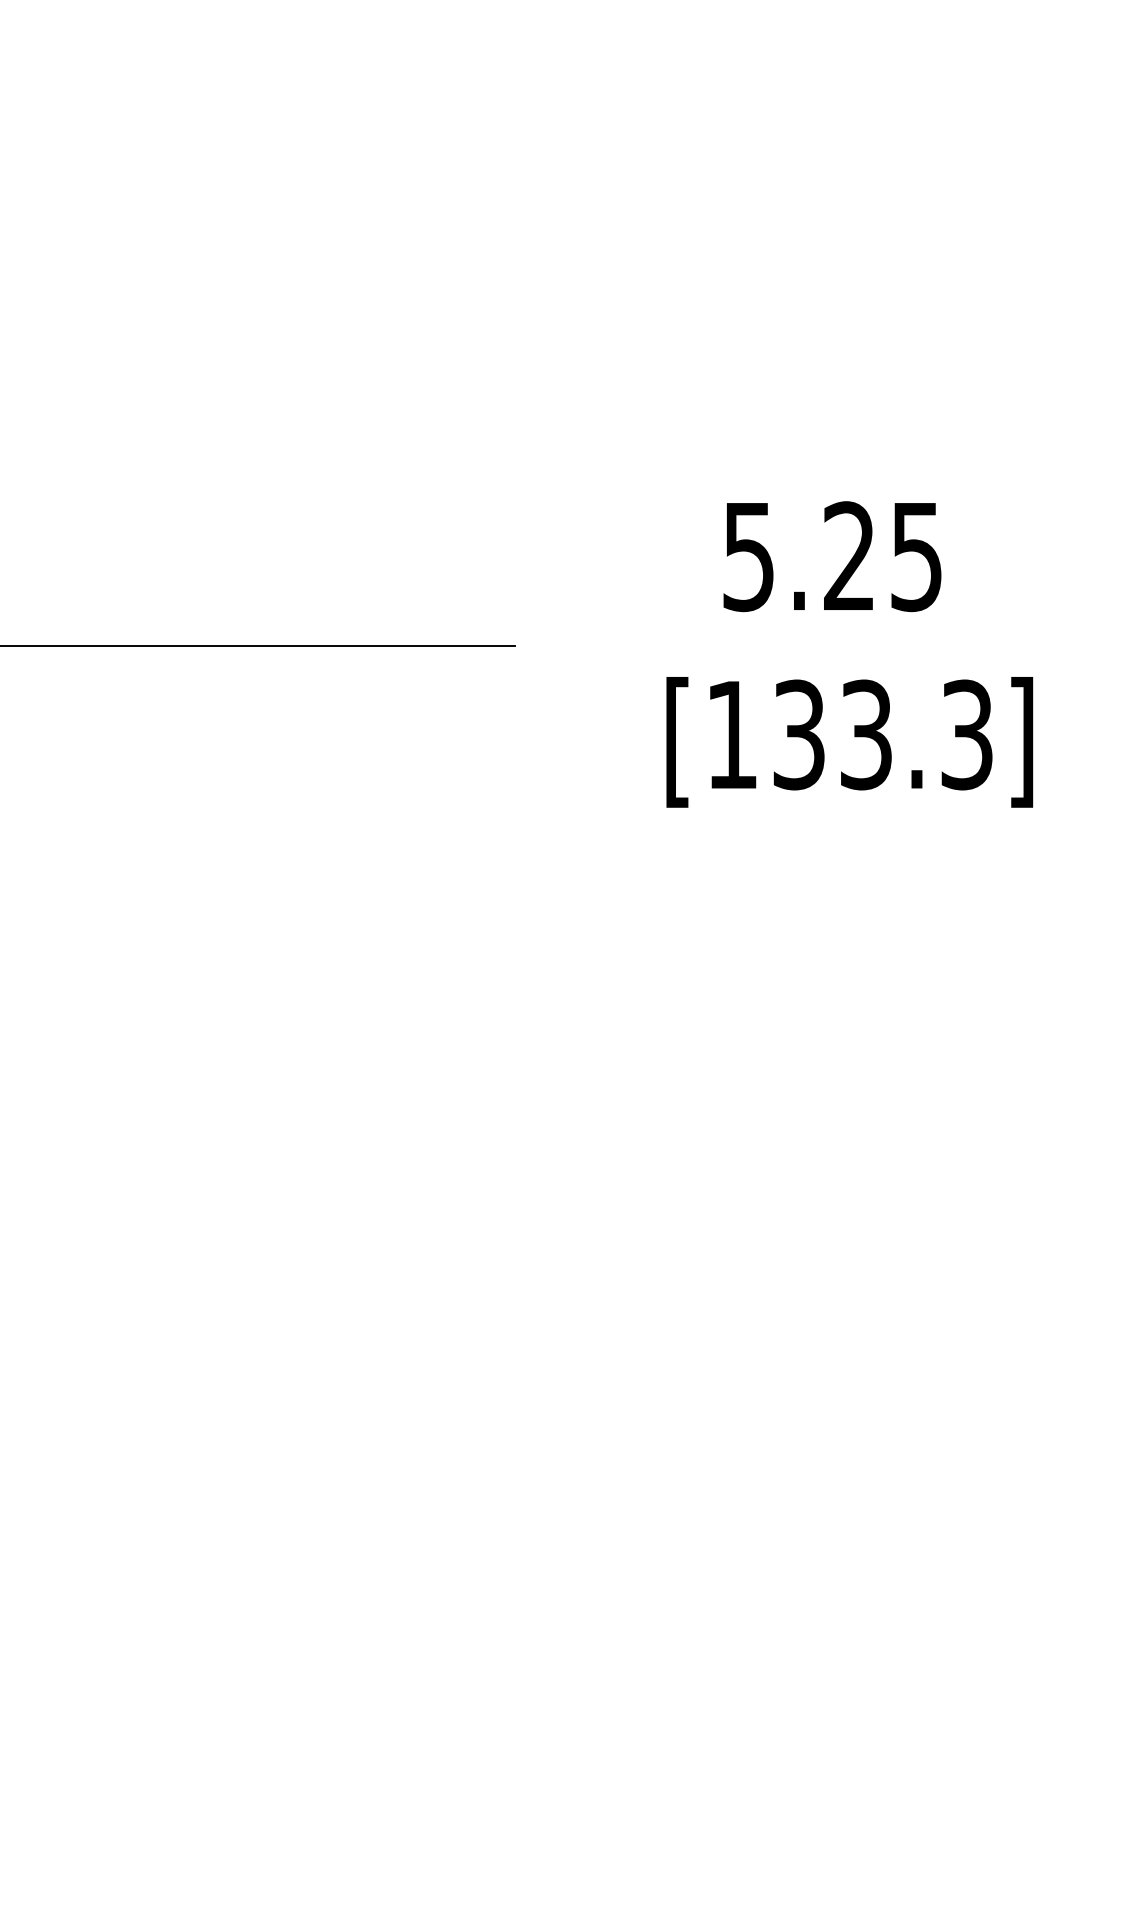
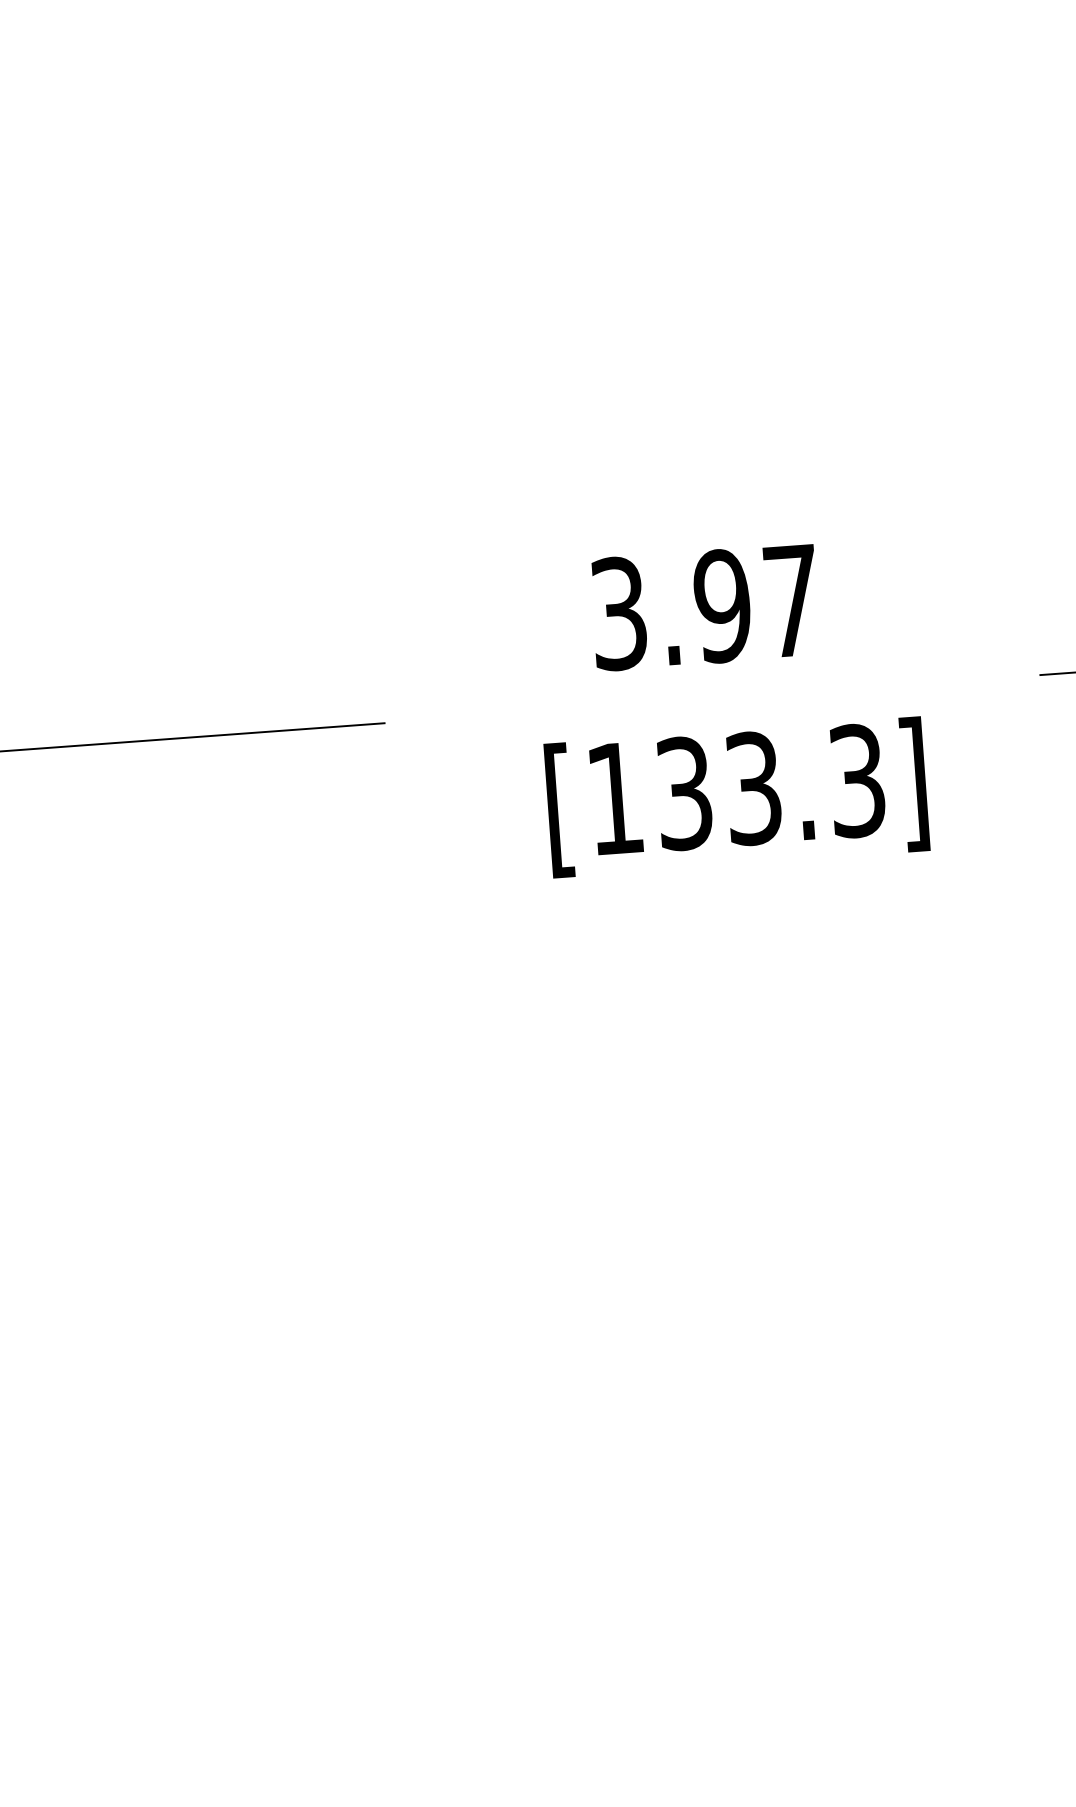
text: (832, 556) -> (705, 607), 5.25 -> 3.97

